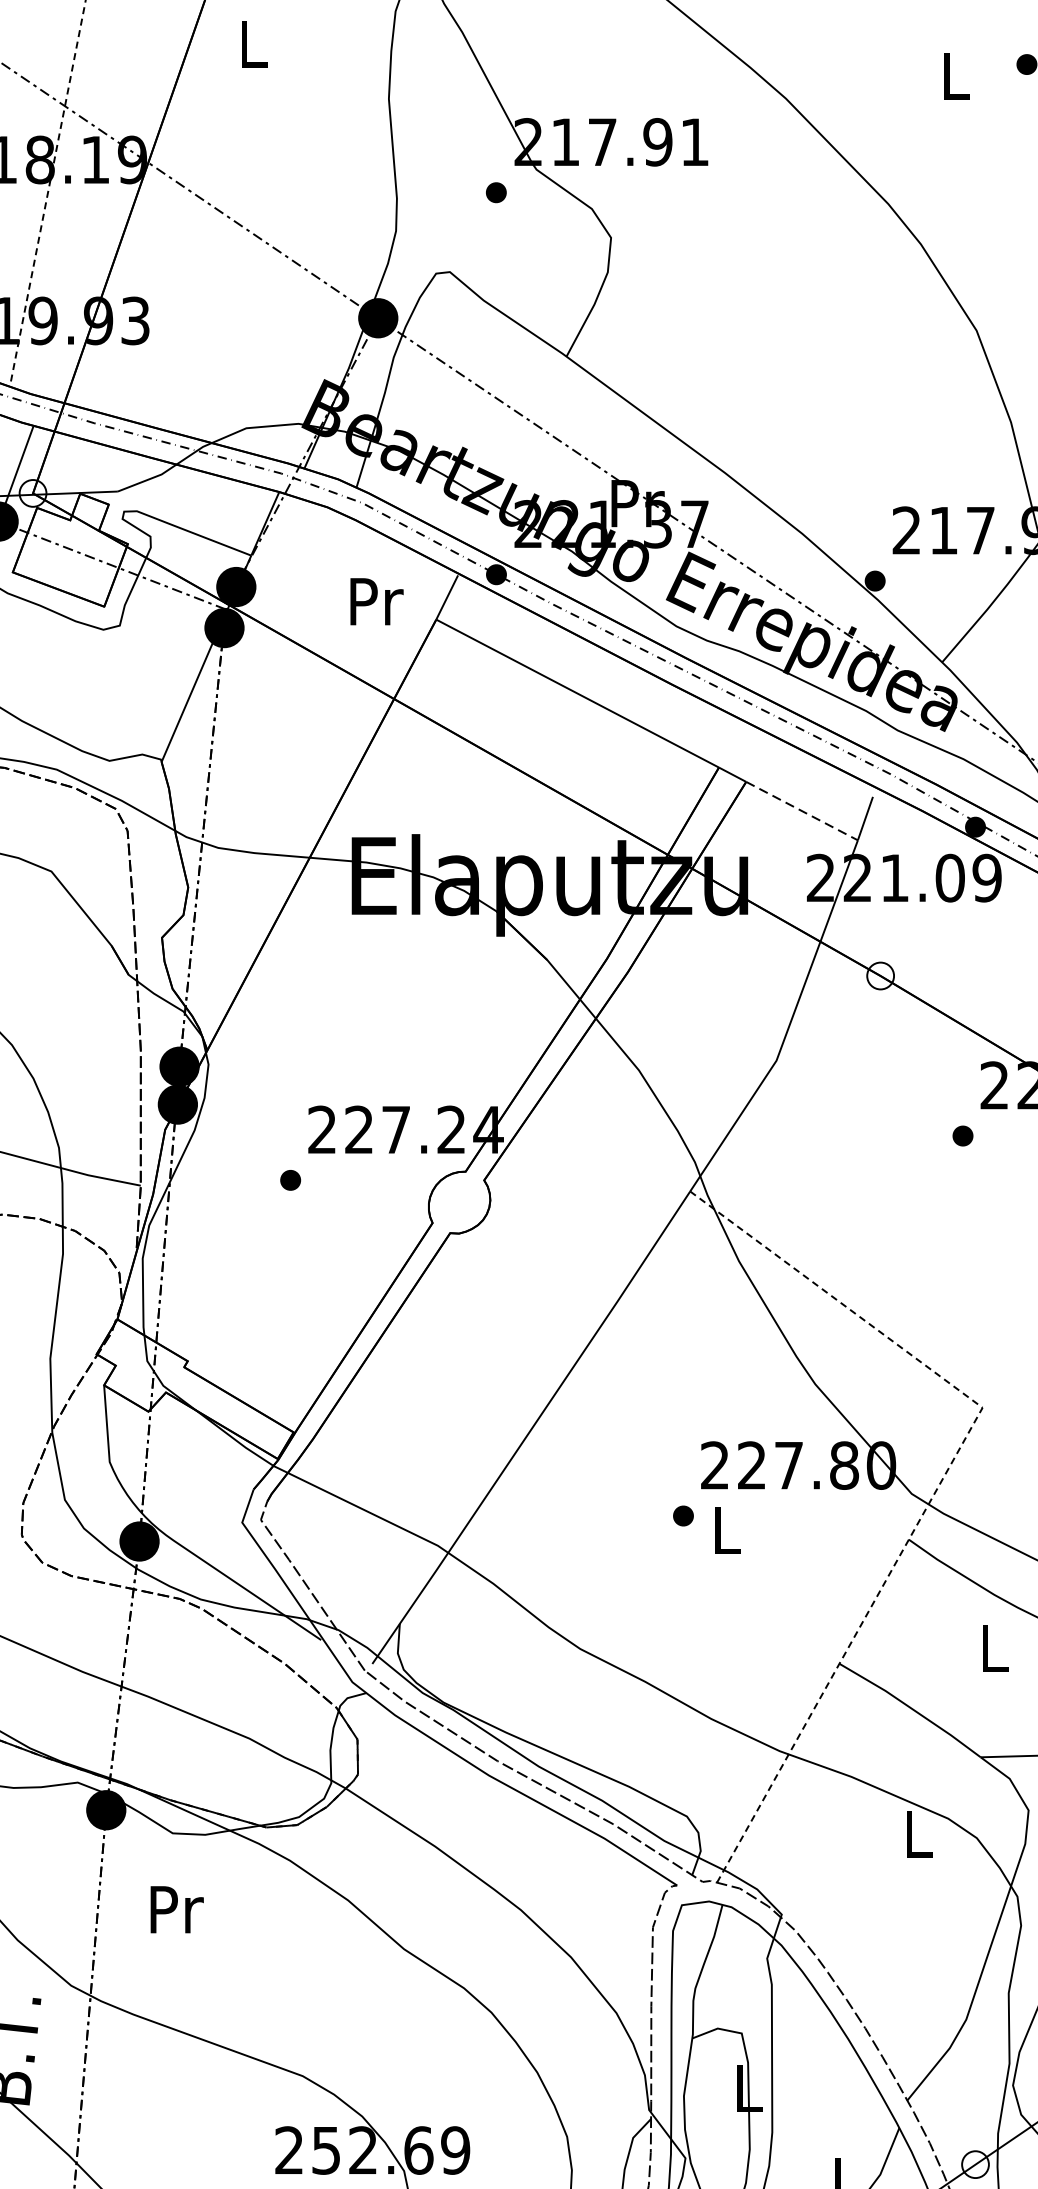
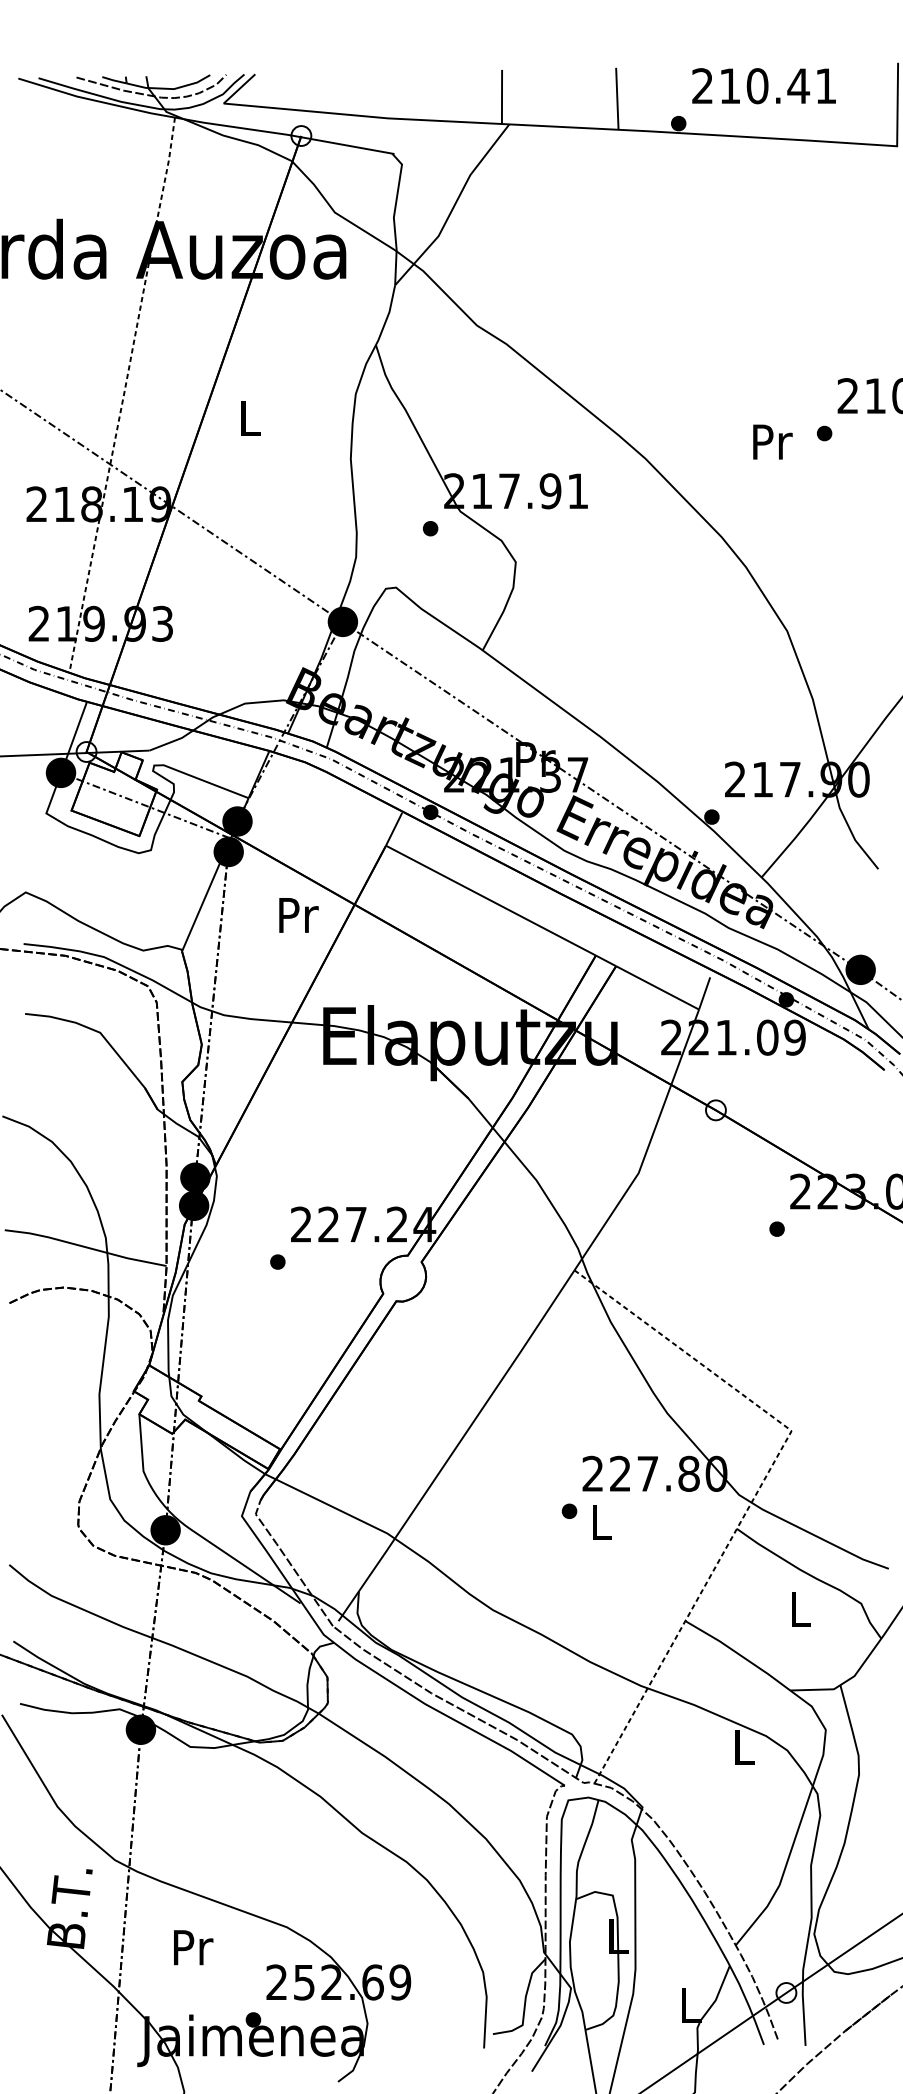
text: (956, 75) -> (772, 441), L -> Pr
text: (376, 601) -> (298, 915), moved
line: (801, 810) -> (657, 987), dashed -> solid
text: (177, 1909) -> (193, 1947), moved

